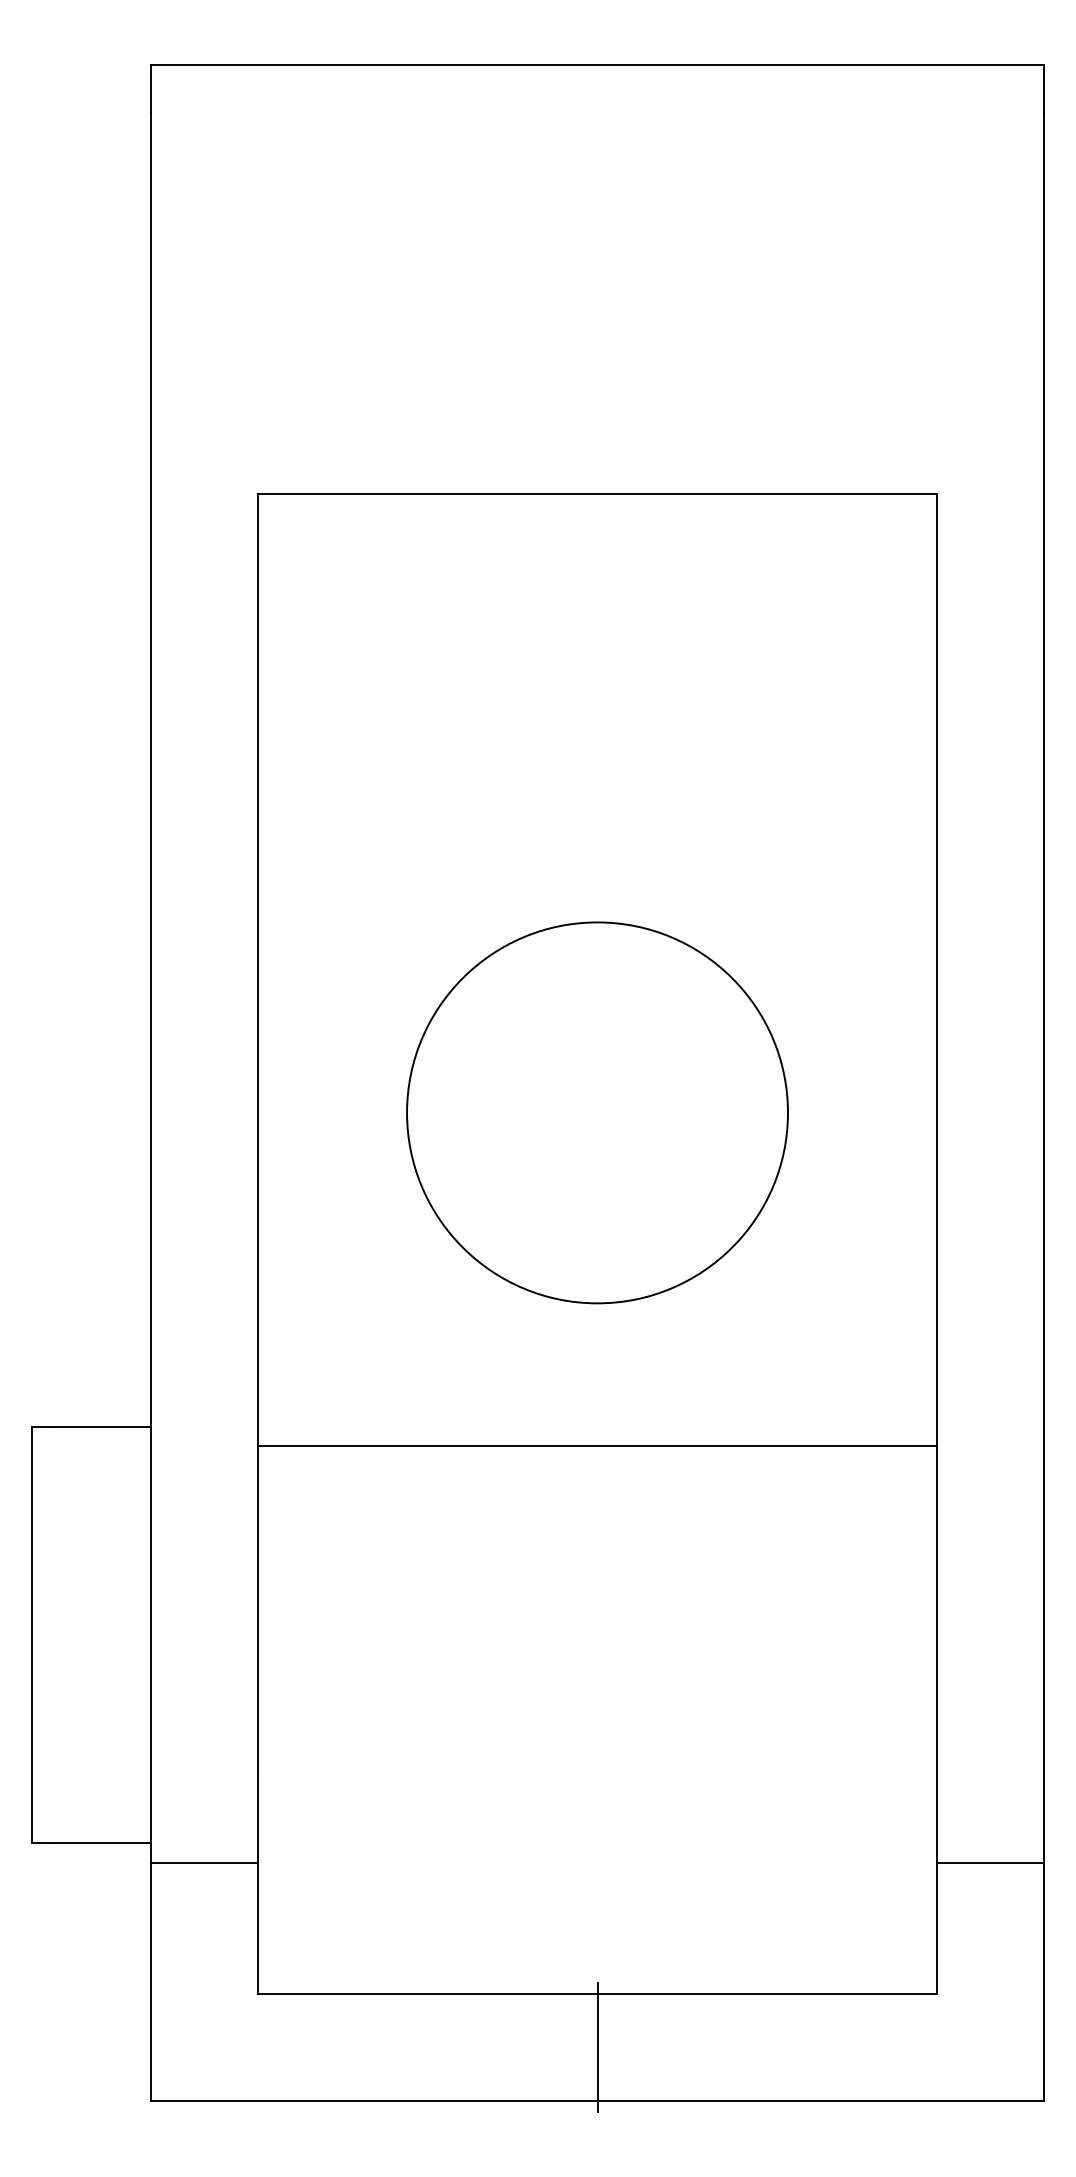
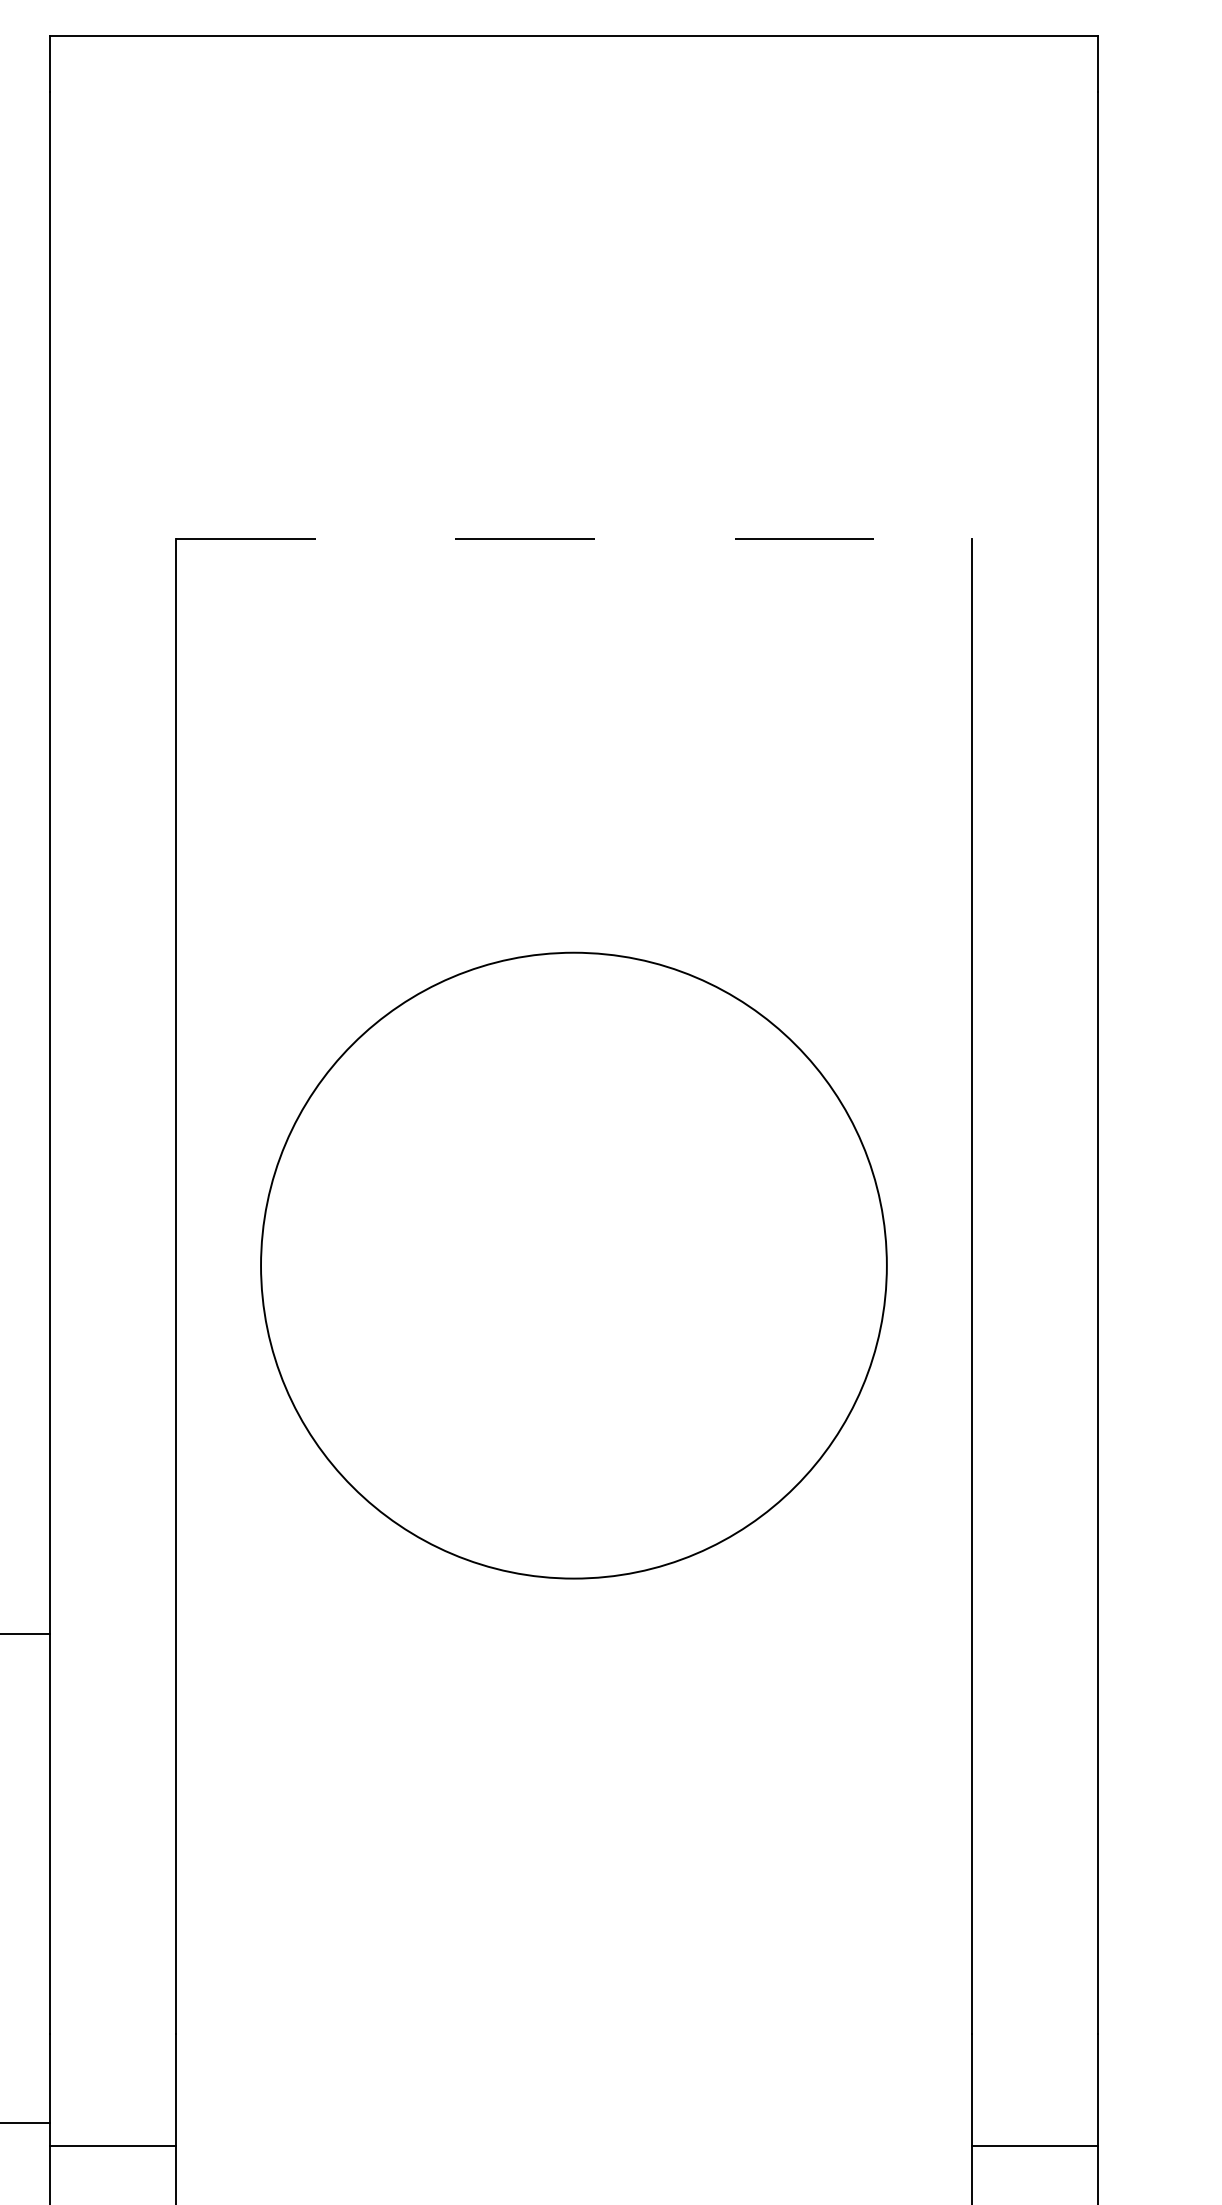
line: (598, 493) -> (575, 538), solid -> dashed
circle: (597, 1112) -> (573, 1265), size x1.4
line: (597, 1446) -> (573, 1657), removed

